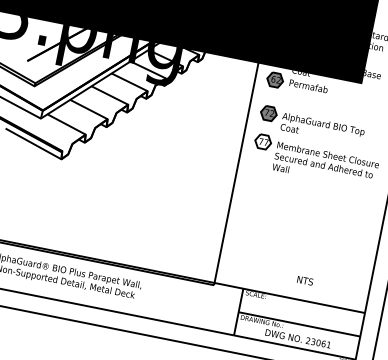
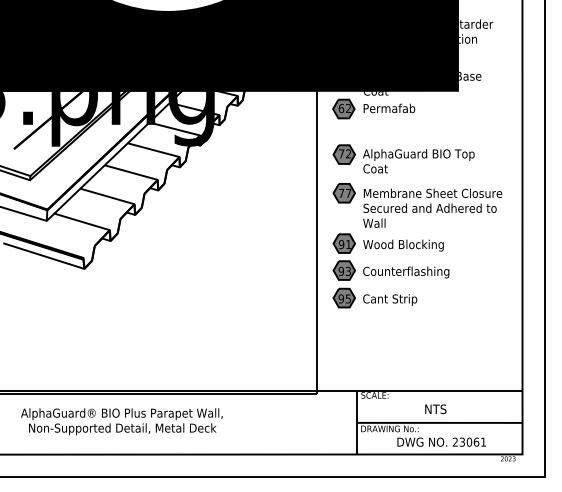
fill: (263, 141) -> (344, 192), added
part: (285, 205) -> (390, 270), added
text: (305, 280) -> (435, 409), moved

